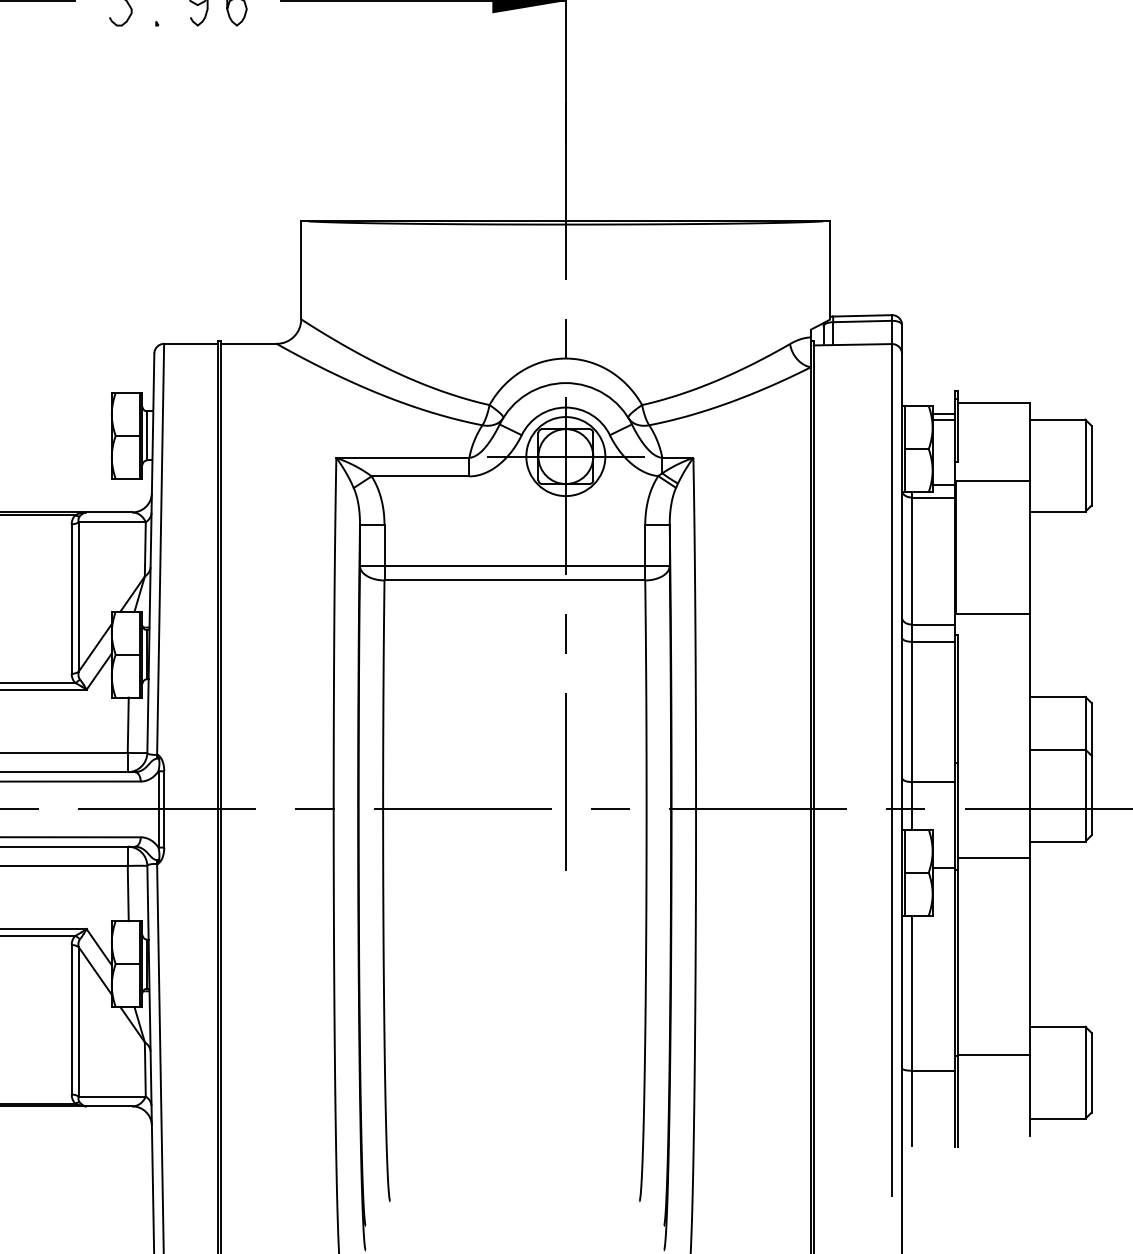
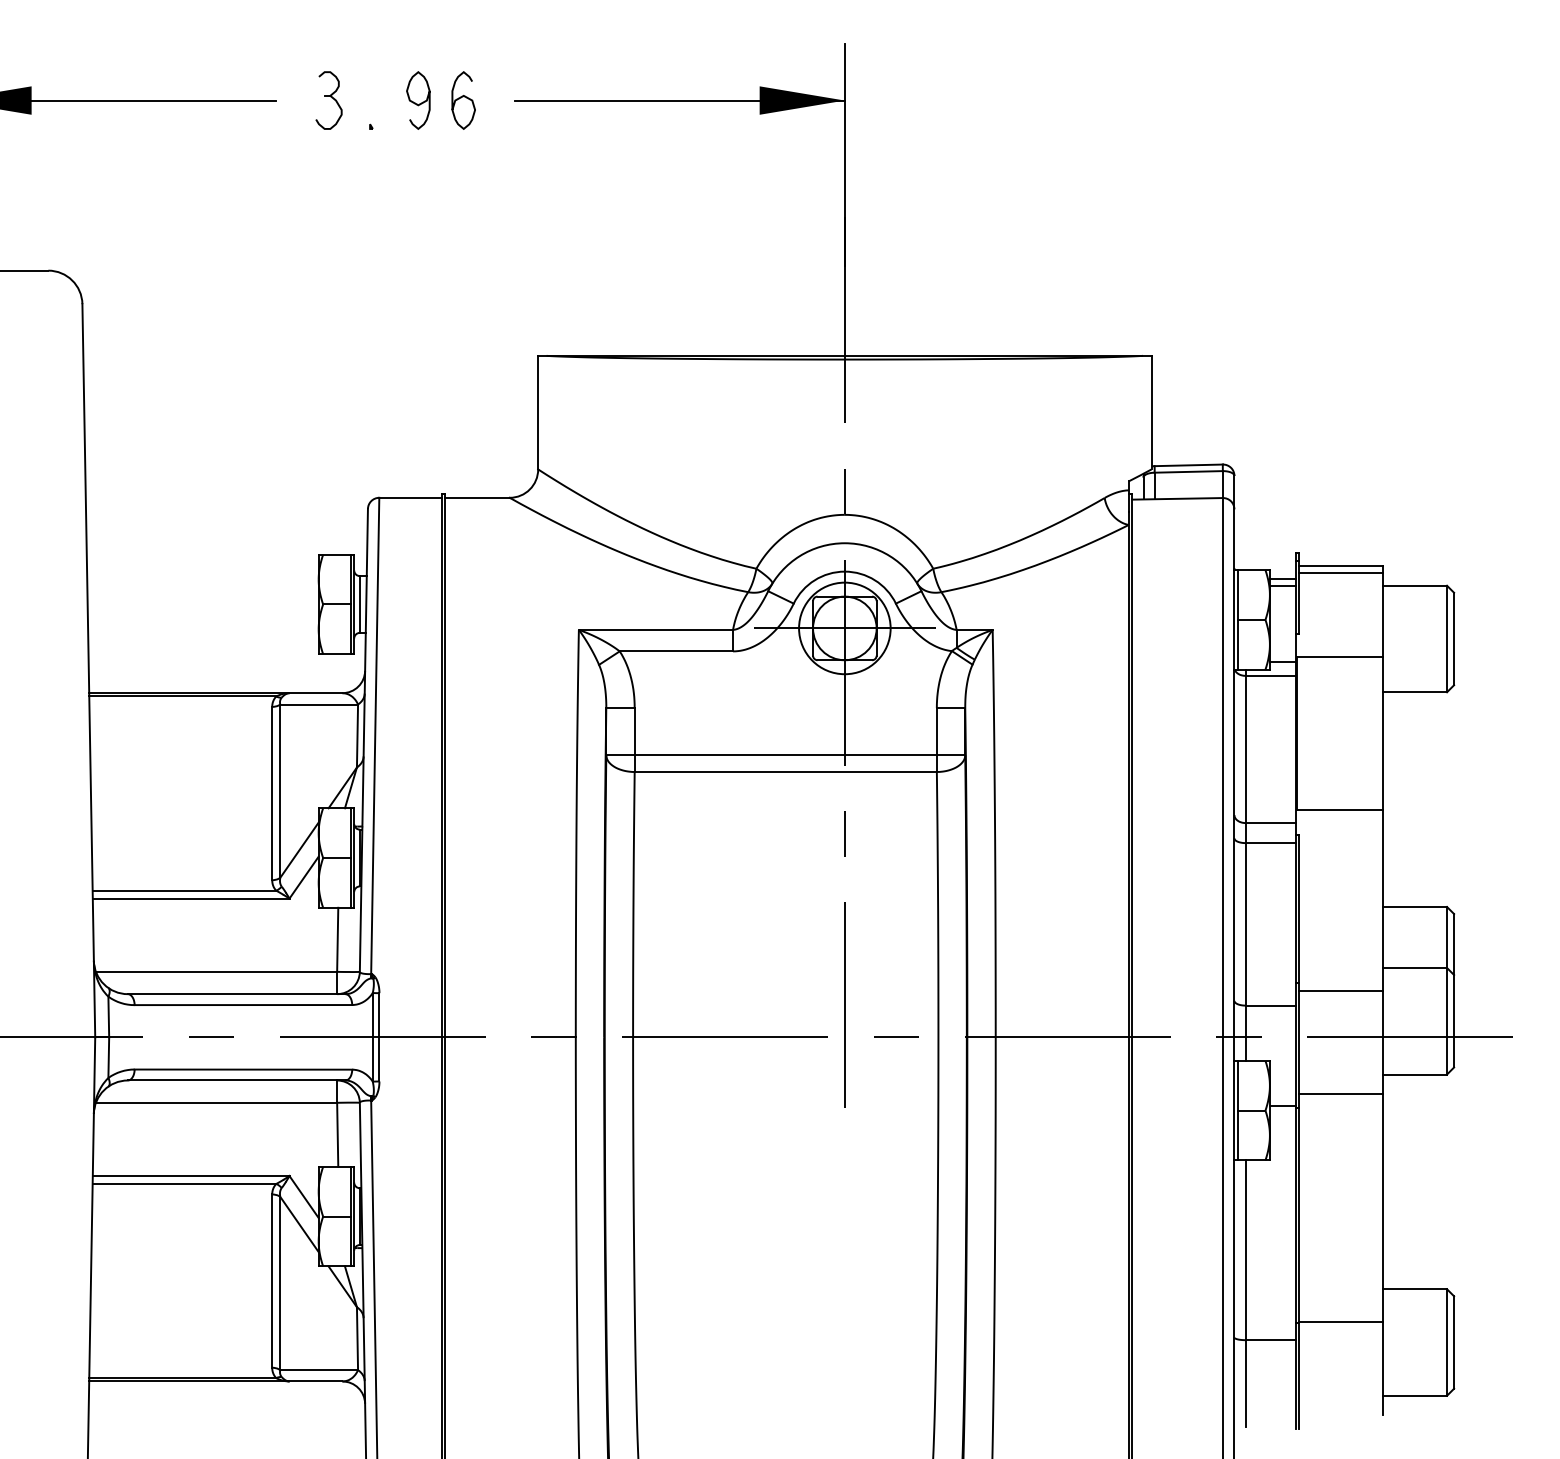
line: (994, 409) -> (1341, 573), added
line: (994, 769) -> (1341, 990), added

